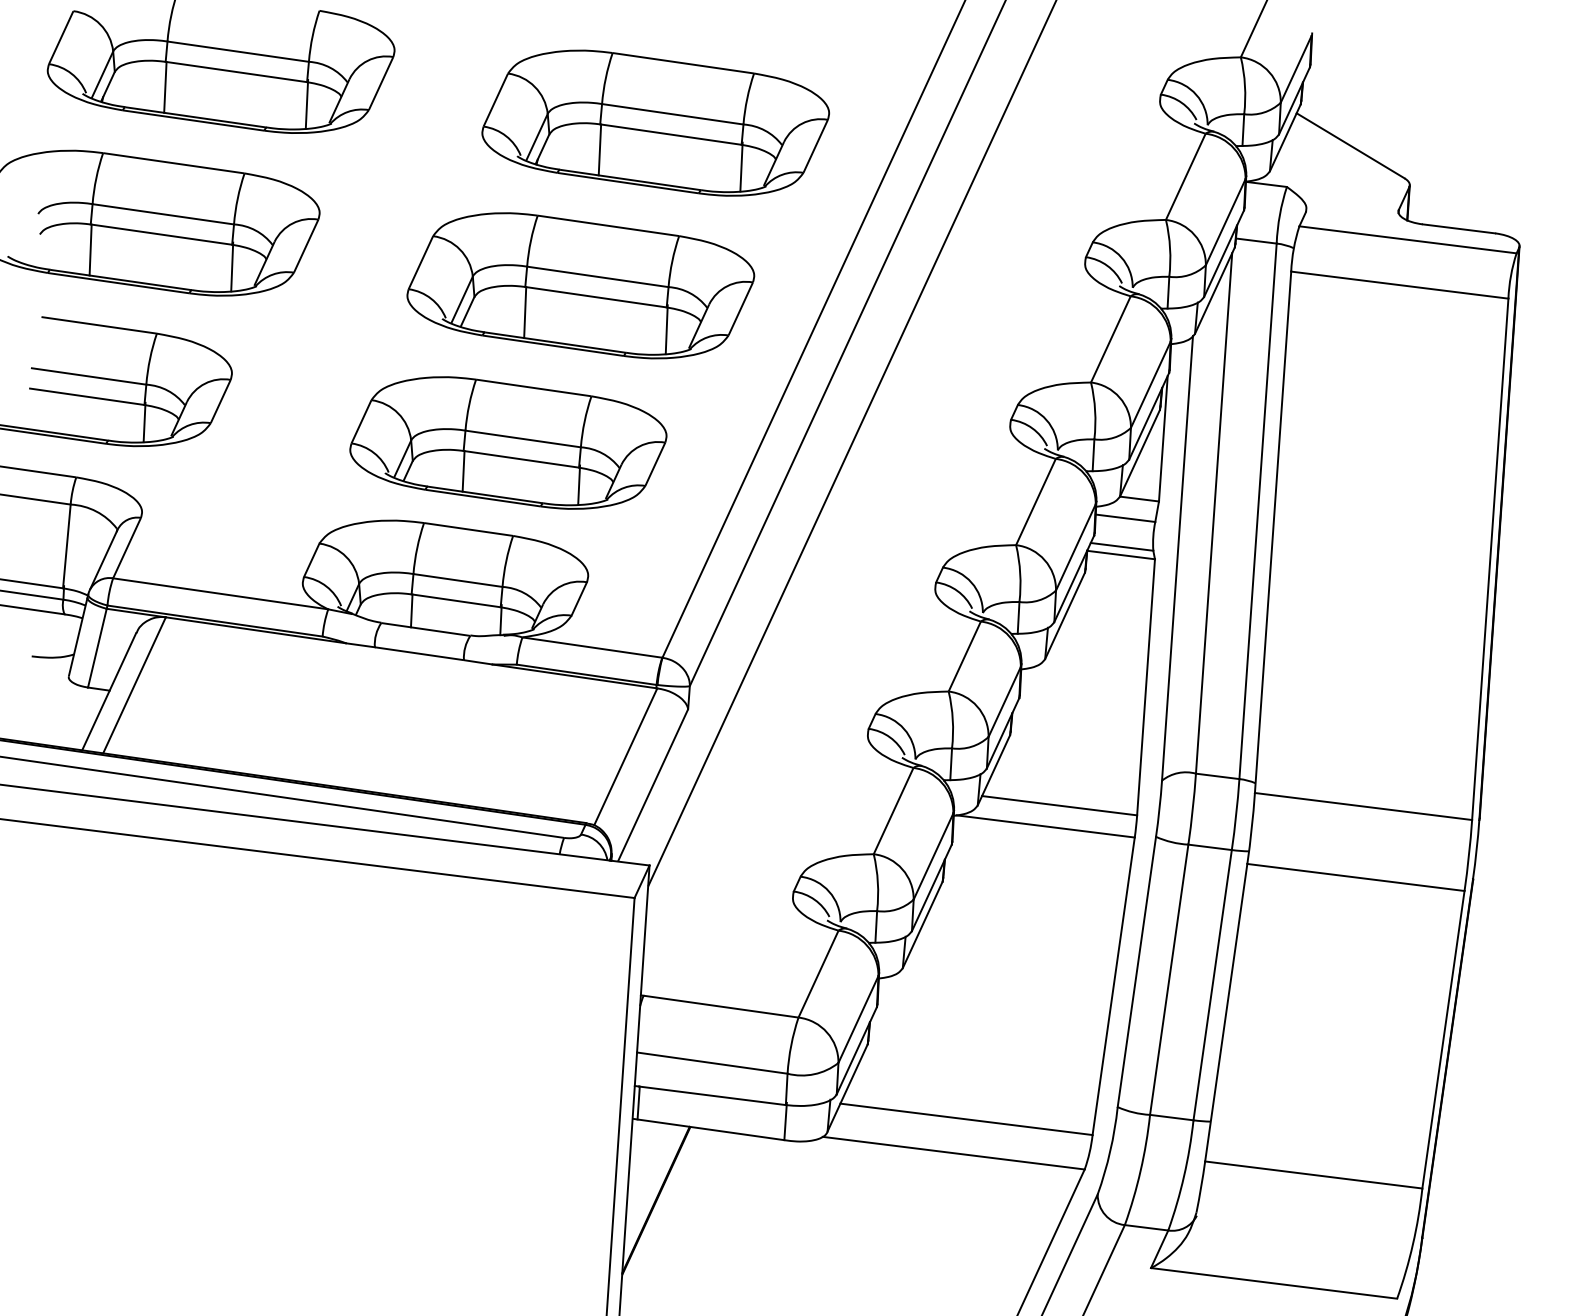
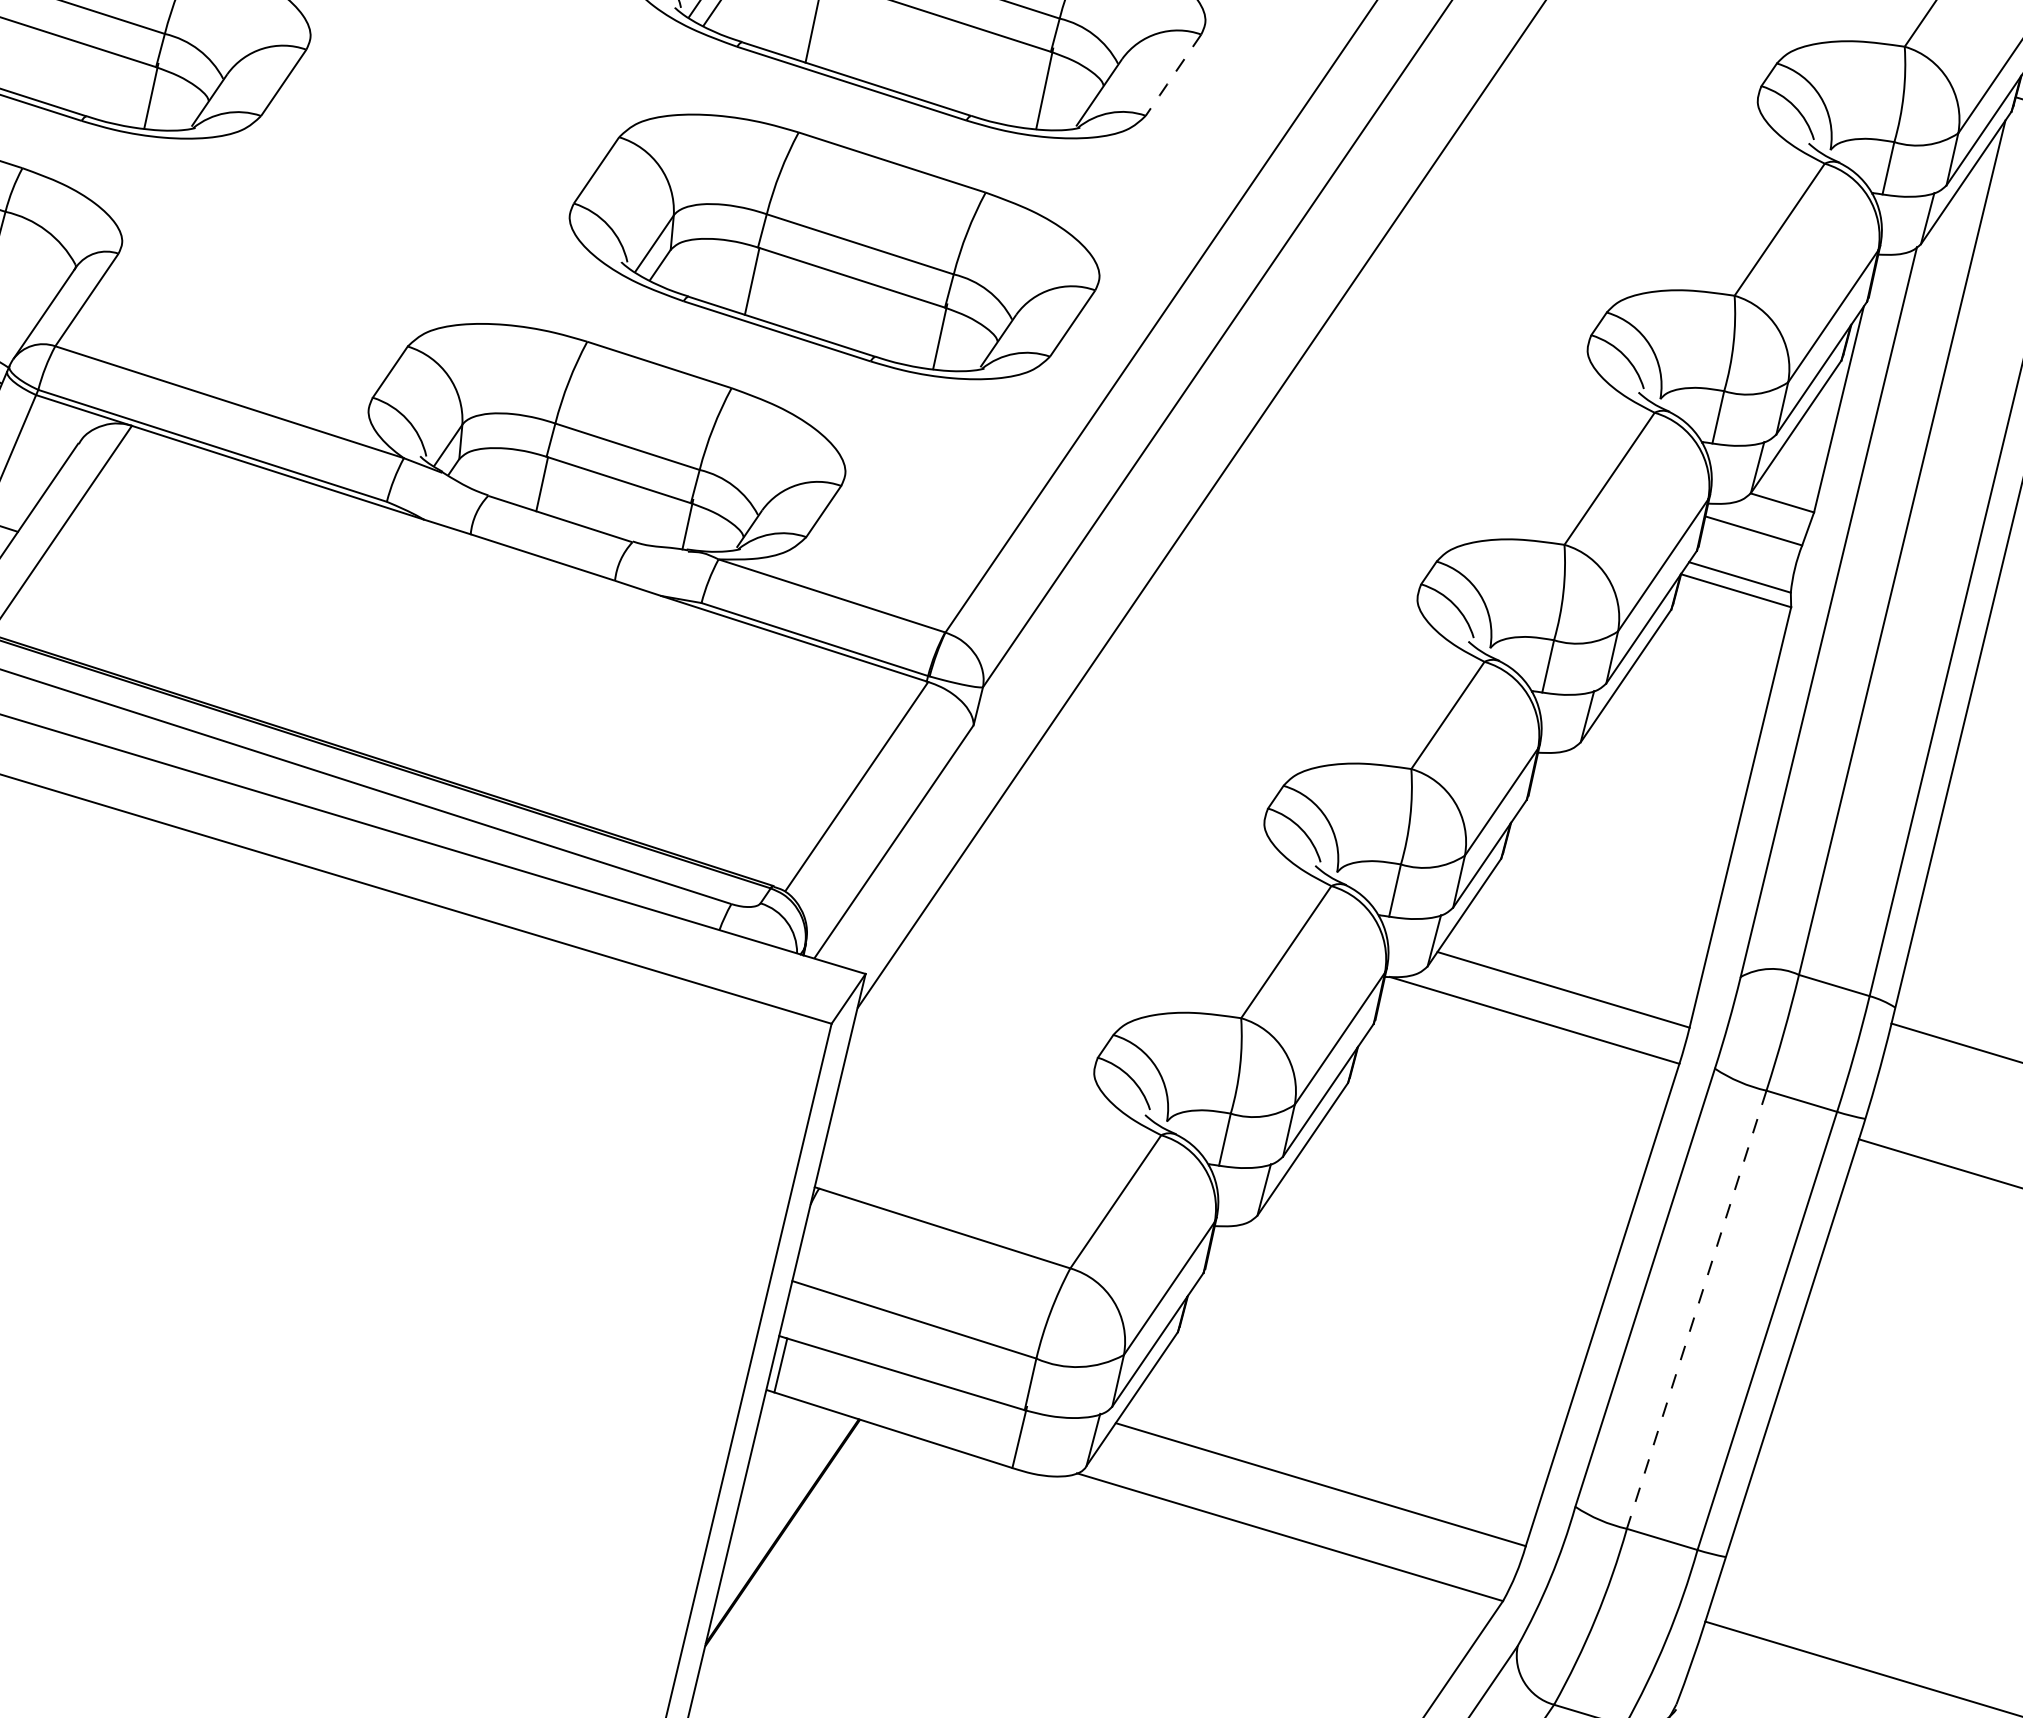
line: (740, 310) -> (1172, 77), solid -> dashed
part: (508, 442) -> (834, 246), moved
line: (1169, 980) -> (1696, 1311), solid -> dashed

